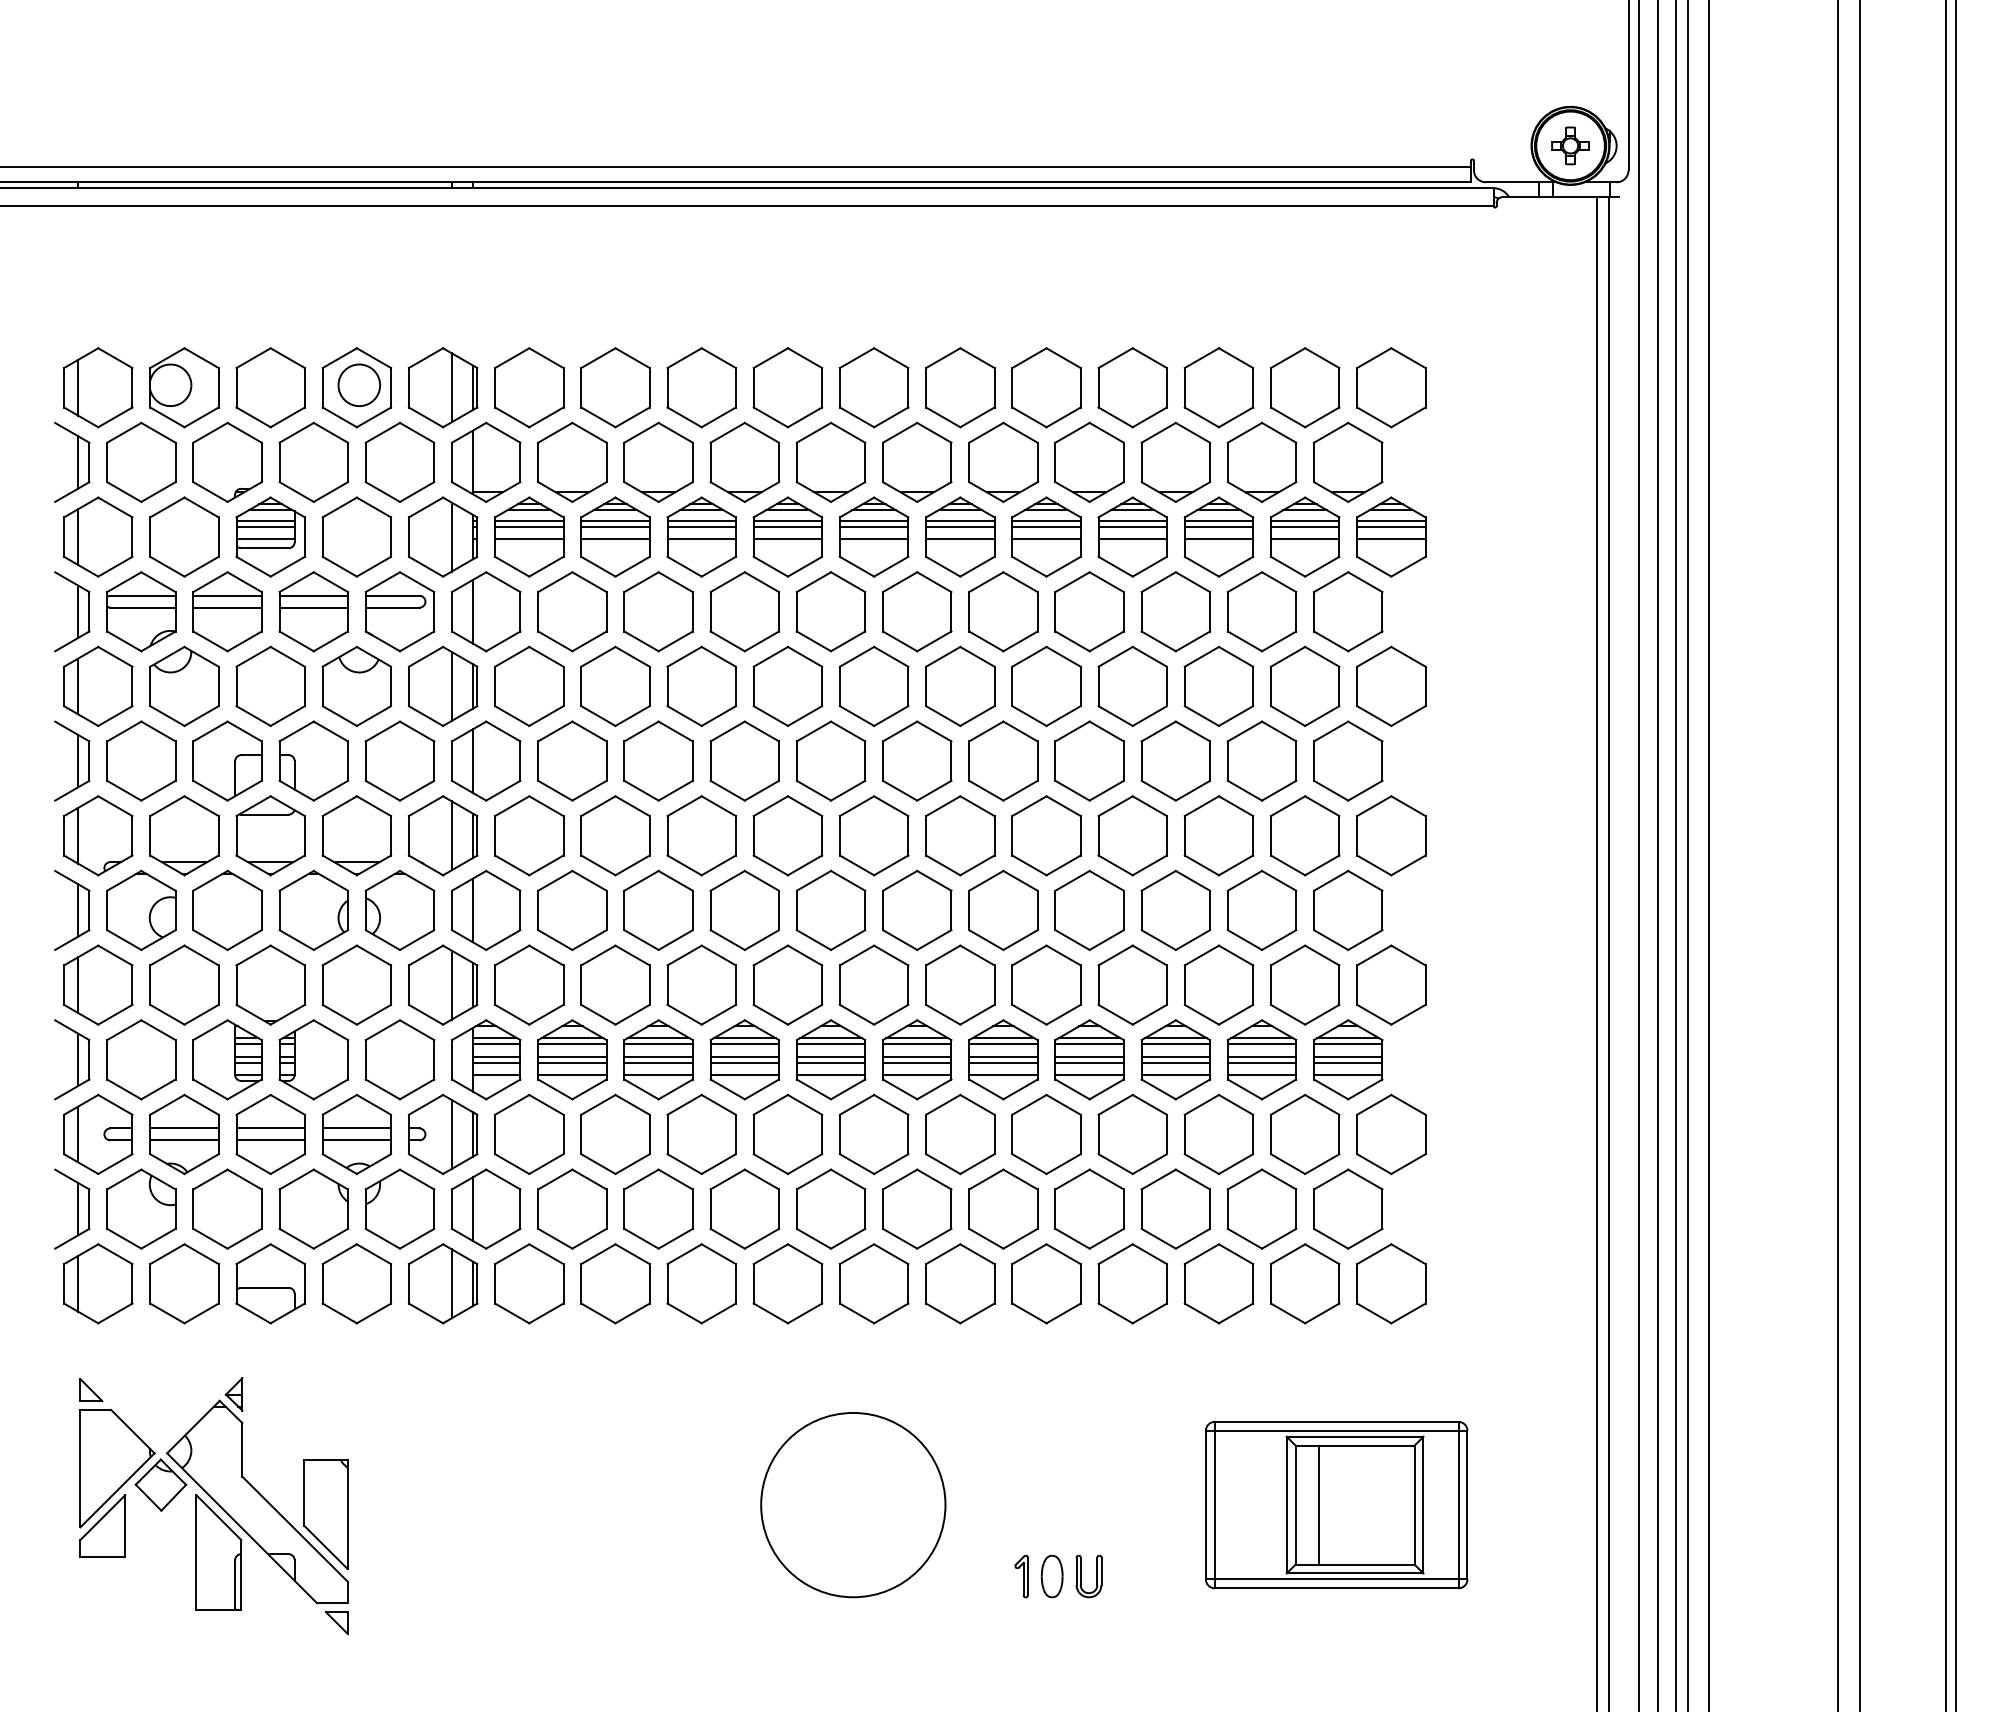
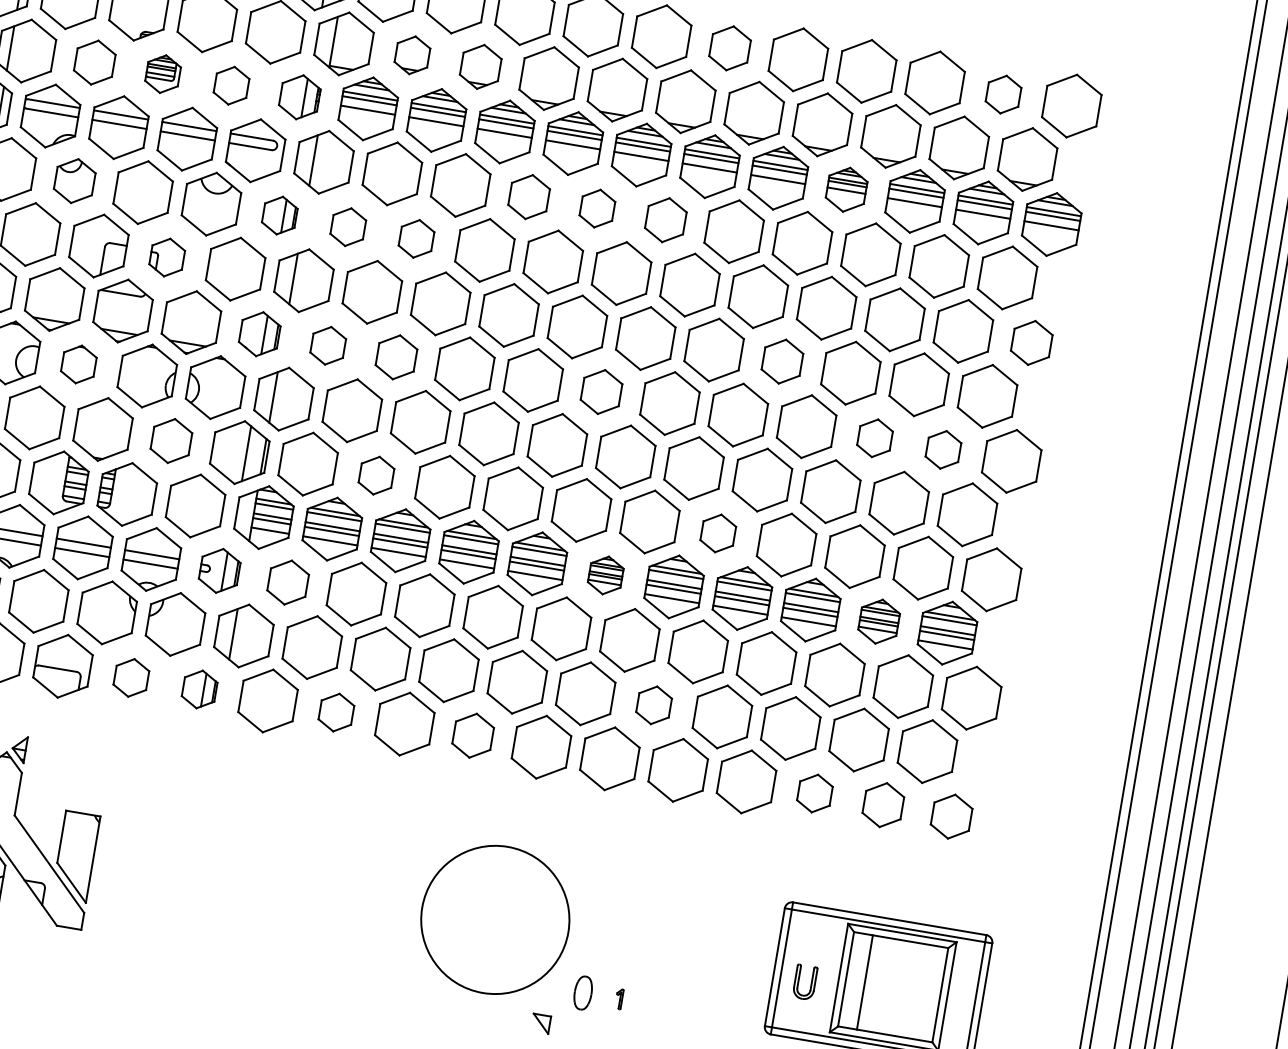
part: (960, 387) -> (730, 48), size x0.7
part: (1305, 387) -> (1003, 94), size x0.6
part: (572, 461) -> (412, 54), size x0.6
part: (658, 461) -> (480, 66), size x0.7
part: (184, 536) -> (94, 62), size x0.7
part: (270, 536) -> (163, 73), size x0.6
part: (356, 536) -> (231, 85), size x0.6
part: (442, 536) -> (299, 96), size x0.7
part: (1132, 536) -> (846, 189), size x0.7
part: (744, 611) -> (528, 196), size x0.7
part: (830, 611) -> (597, 208), size x0.6
part: (917, 611) -> (666, 219), size x0.7
part: (442, 685) -> (279, 214), size x0.6
part: (529, 685) -> (348, 226), size x0.6
part: (184, 686) -> (74, 181), size x0.7
part: (615, 686) -> (416, 238), size x0.6
part: (1391, 686) -> (1031, 343), size x0.7
part: (313, 760) -> (167, 257), size x0.6
part: (1089, 760) -> (782, 361), size x0.7
part: (442, 835) -> (259, 333), size x0.7
part: (529, 835) -> (328, 345), size x0.6
part: (615, 835) -> (396, 357), size x0.7
part: (873, 835) -> (601, 391), size x0.7
part: (1218, 835) -> (874, 437), size x0.6
part: (1305, 835) -> (943, 449), size x0.6
part: (227, 910) -> (78, 364), size x0.6
part: (356, 984) -> (171, 440), size x0.7
part: (615, 984) -> (376, 475), size x0.6
part: (1046, 984) -> (718, 533), size x0.6
part: (917, 1059) -> (605, 575), size x0.6
part: (1261, 1059) -> (878, 621), size x0.7
part: (442, 1133) -> (219, 570), size x0.7
part: (529, 1134) -> (288, 582), size x0.7
part: (1003, 1208) -> (654, 704), size x0.6
part: (356, 1283) -> (131, 677), size x0.6
part: (442, 1283) -> (199, 689), size x0.6
part: (615, 1283) -> (336, 712), size x0.6
part: (787, 1283) -> (472, 735), size x0.7
part: (1218, 1283) -> (814, 793), size x0.6
part: (1305, 1283) -> (883, 804), size x0.7
part: (1391, 1283) -> (951, 816), size x0.7
part: (1021, 1576) -> (619, 999), size x0.6
part: (1051, 1576) -> (582, 992), moved
part: (1081, 1576) -> (799, 981), moved
part: (336, 1622) -> (540, 1023), moved

